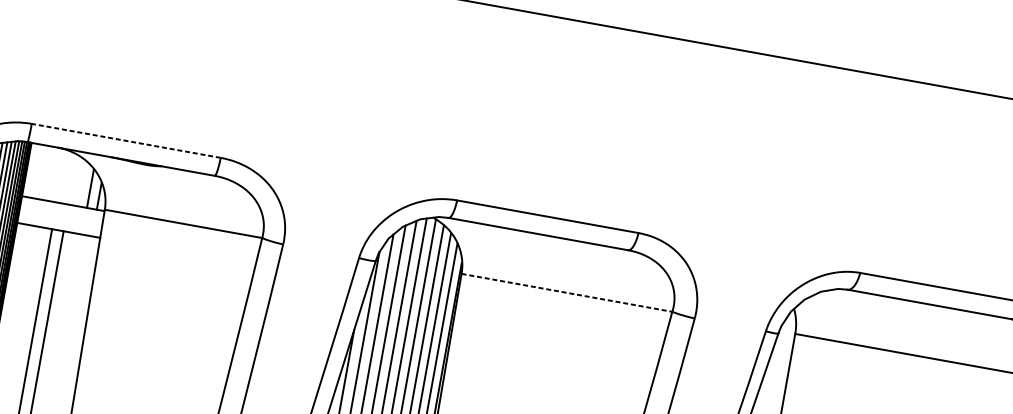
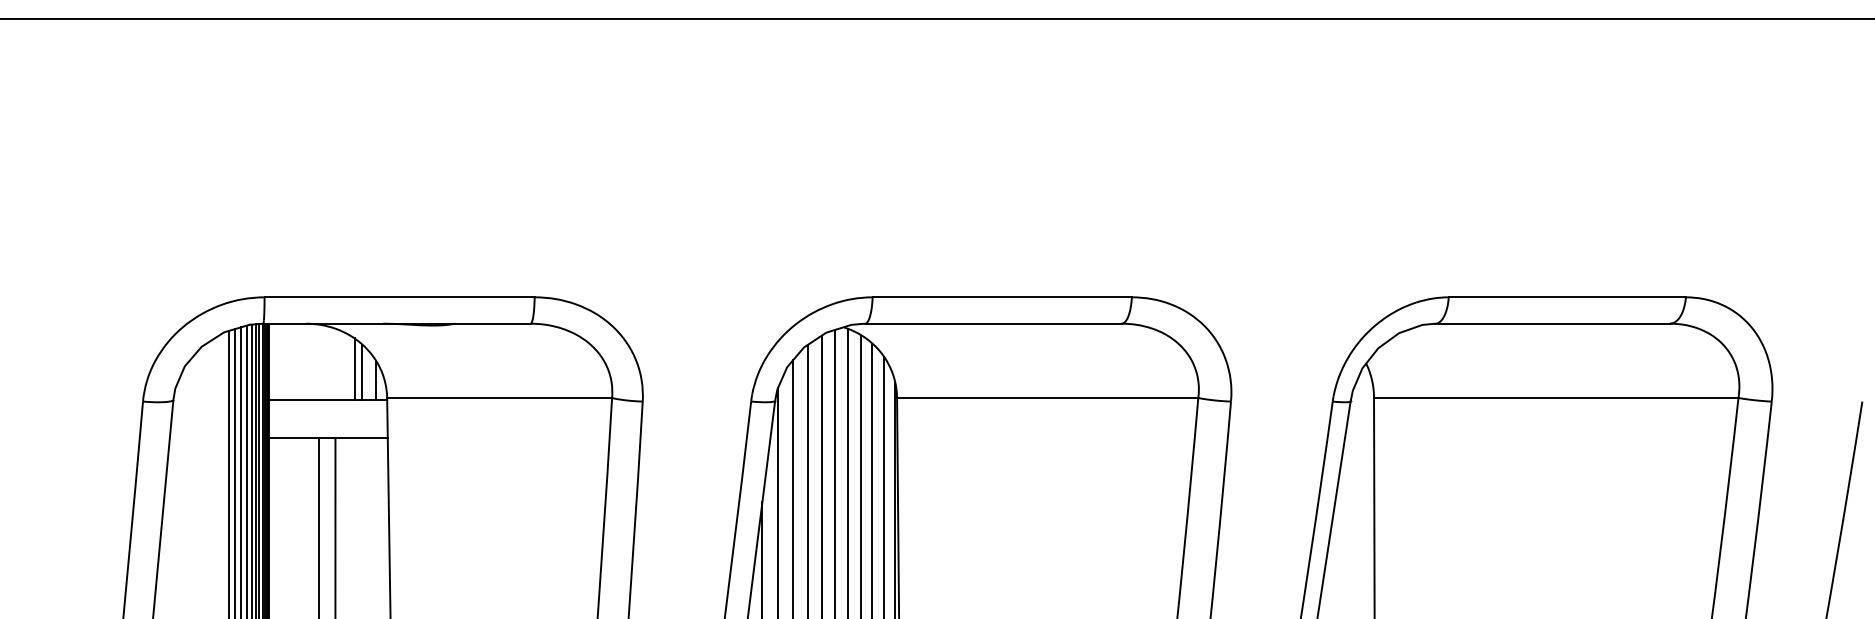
line: (126, 140) -> (399, 297), dashed -> solid
line: (85, 184) -> (354, 368), added
line: (566, 292) -> (1047, 397), dashed -> solid

